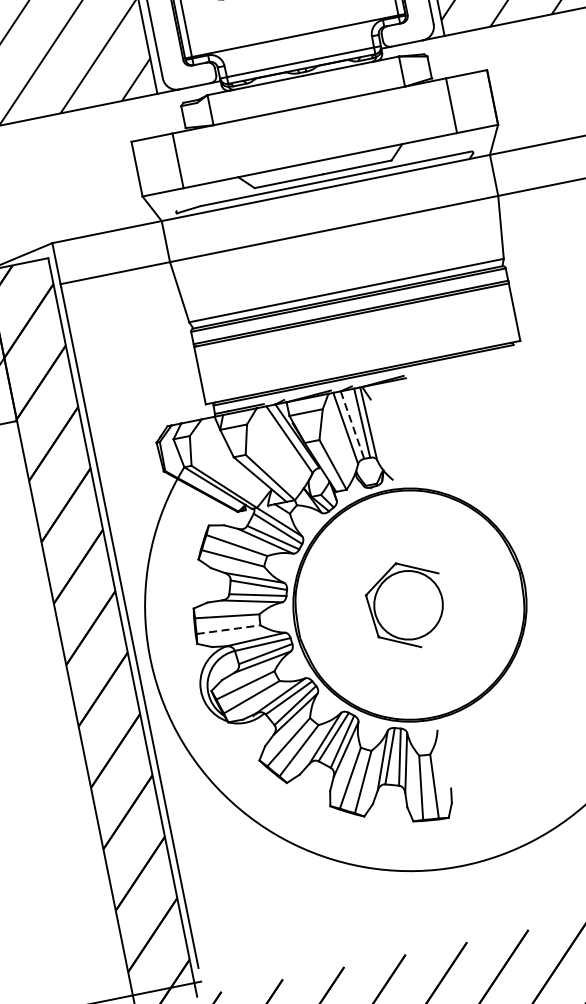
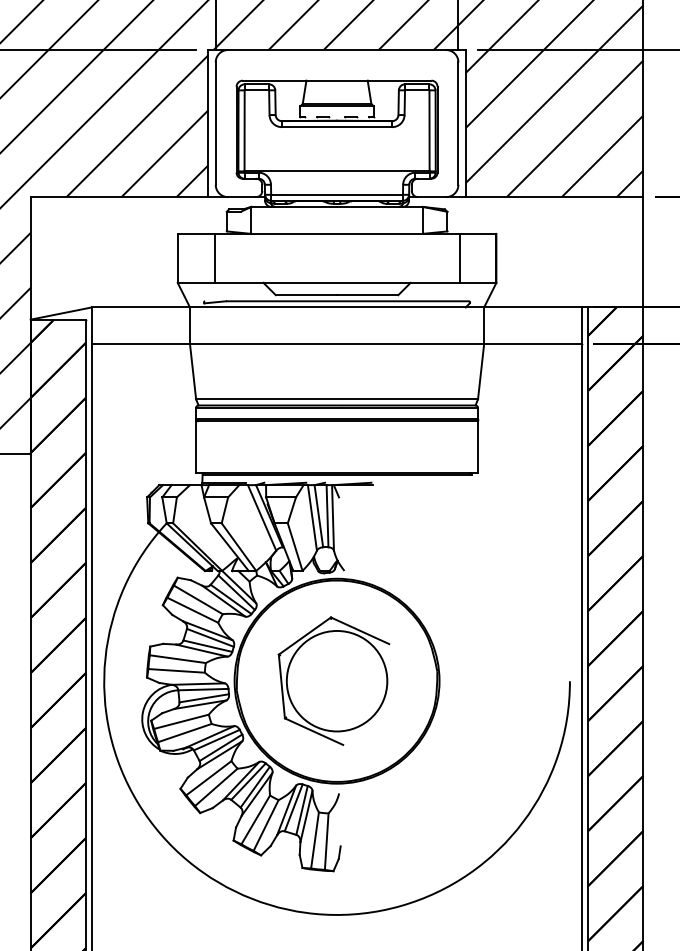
line: (352, 425) -> (318, 516), dashed -> solid
part: (405, 605) -> (333, 680), size x1.67
line: (229, 629) -> (177, 670), dashed -> solid

